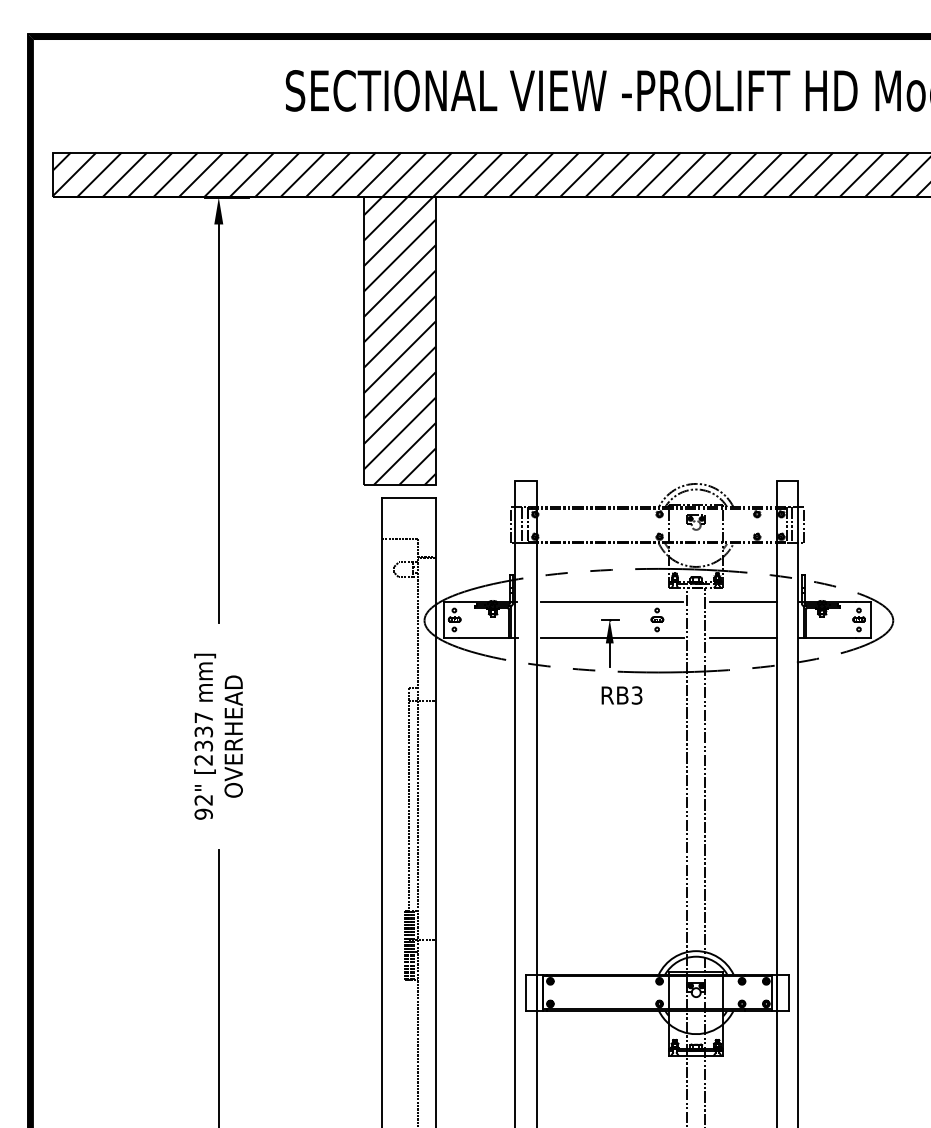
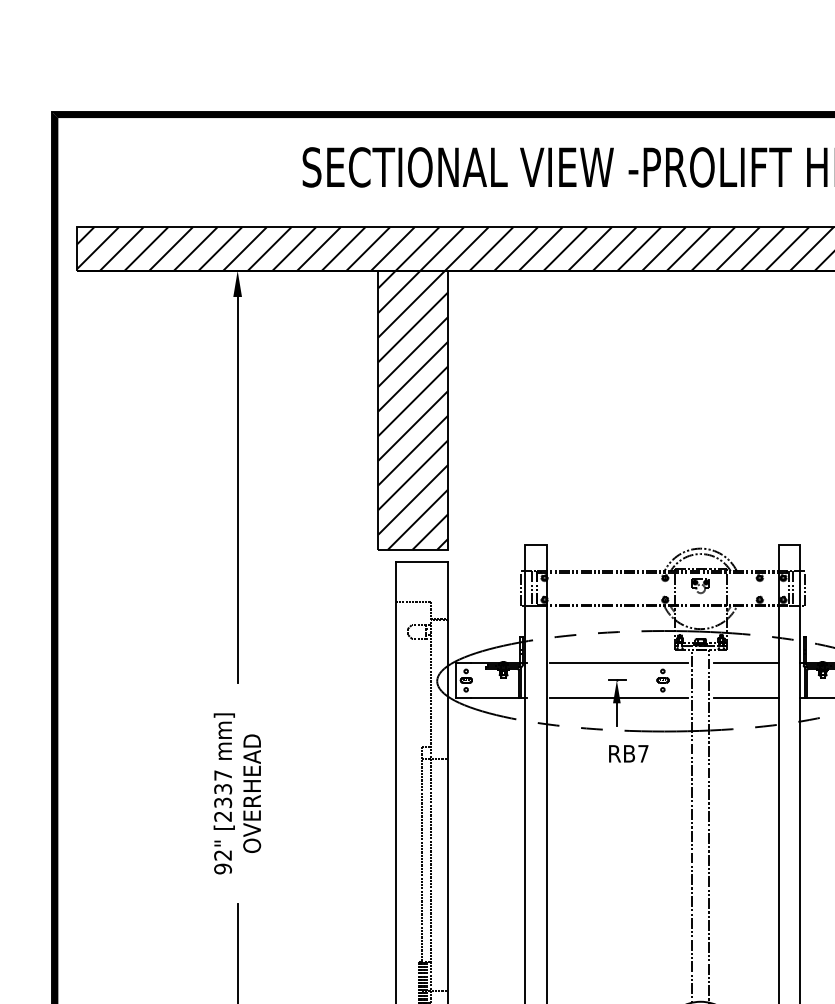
text: (636, 695) -> (642, 753), RB3 -> RB7

